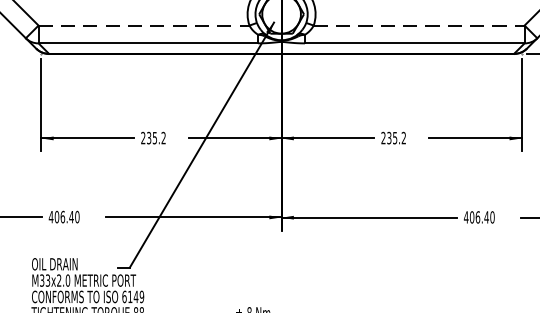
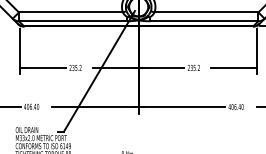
line: (143, 25) -> (70, 12), dashed -> solid
line: (419, 25) -> (206, 12), dashed -> solid

